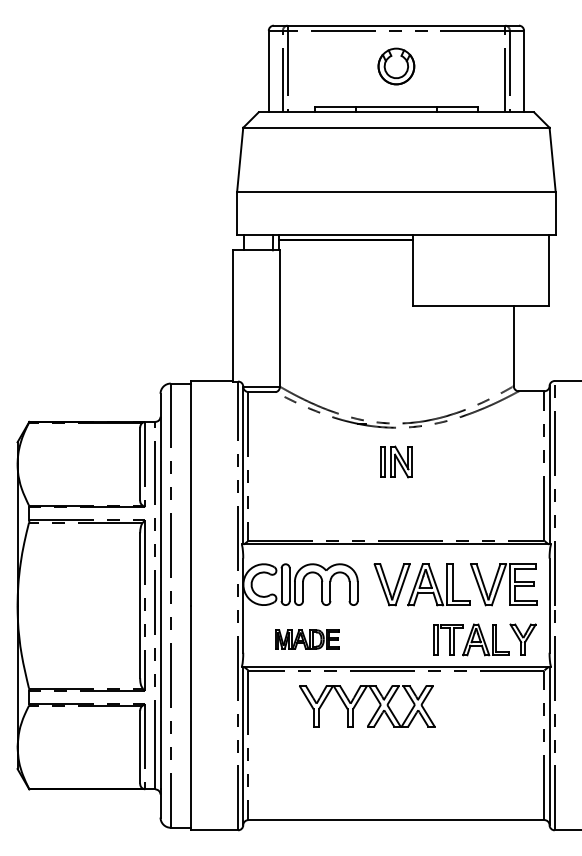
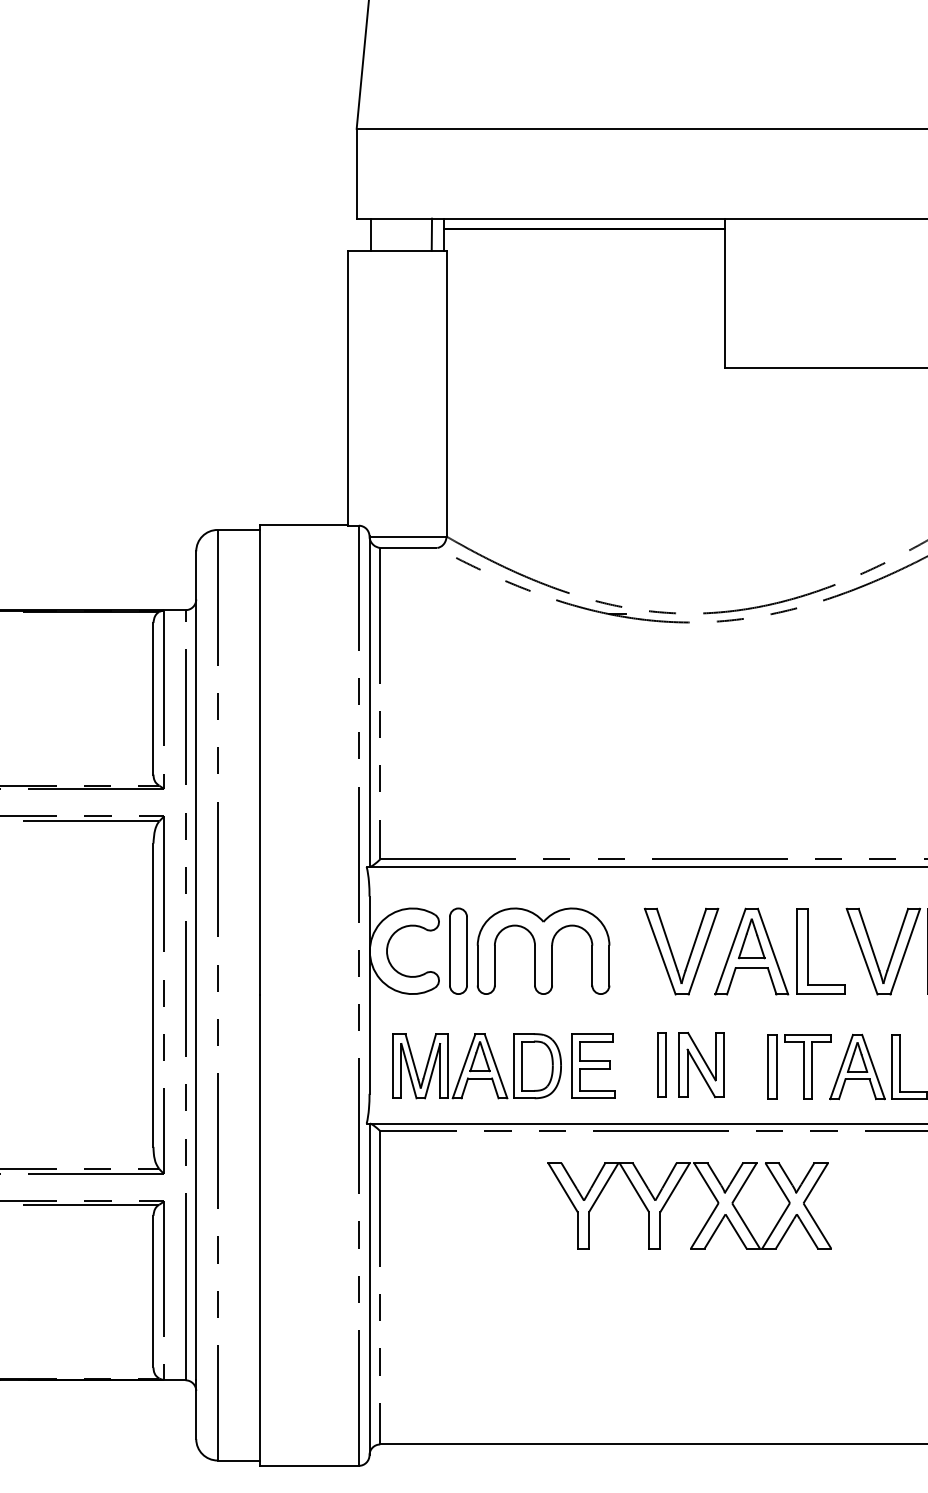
part: (396, 461) -> (690, 1064), moved
part: (307, 639) -> (504, 1066), size x1.67
part: (375, 711) -> (707, 1216), moved

